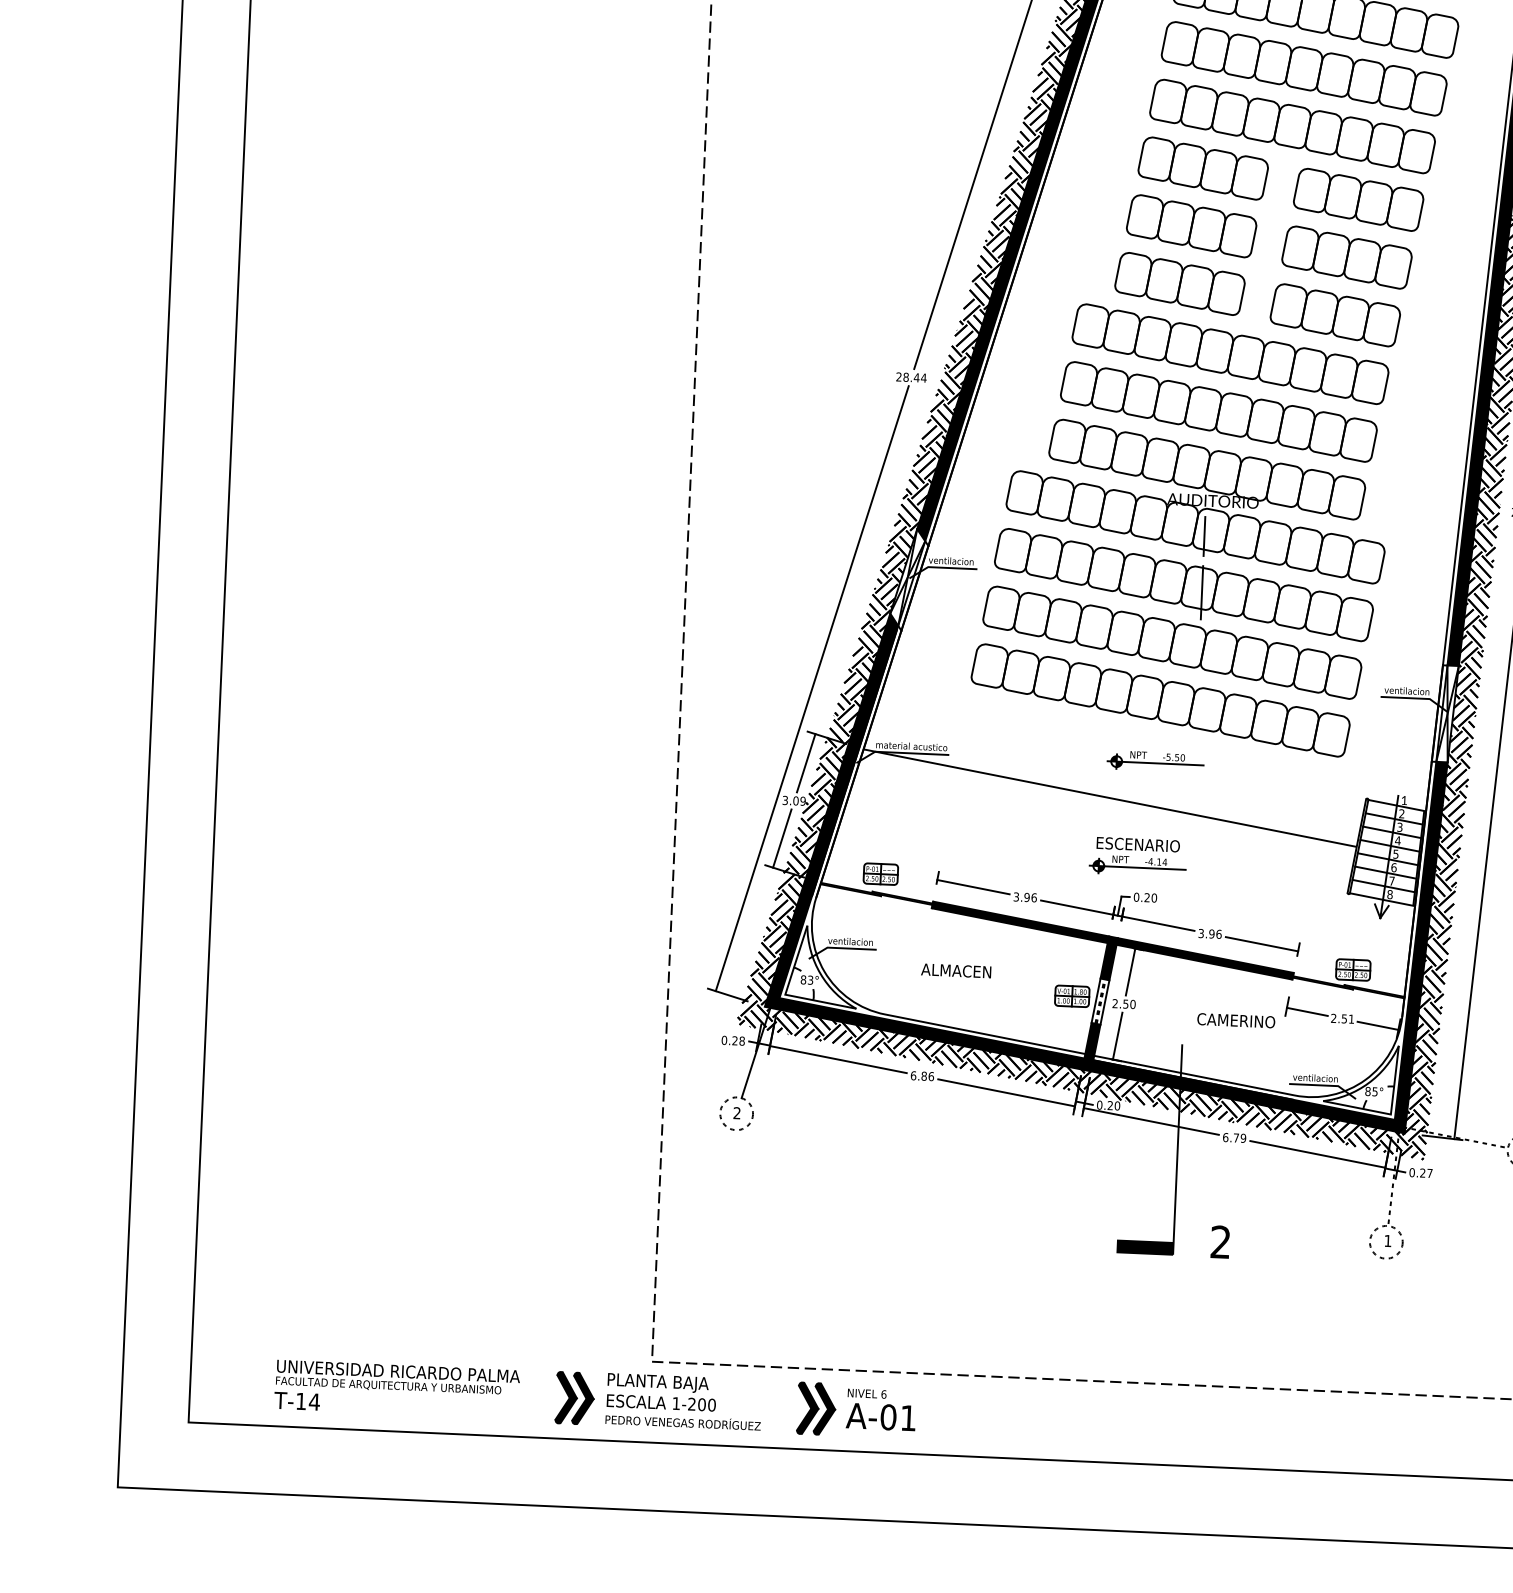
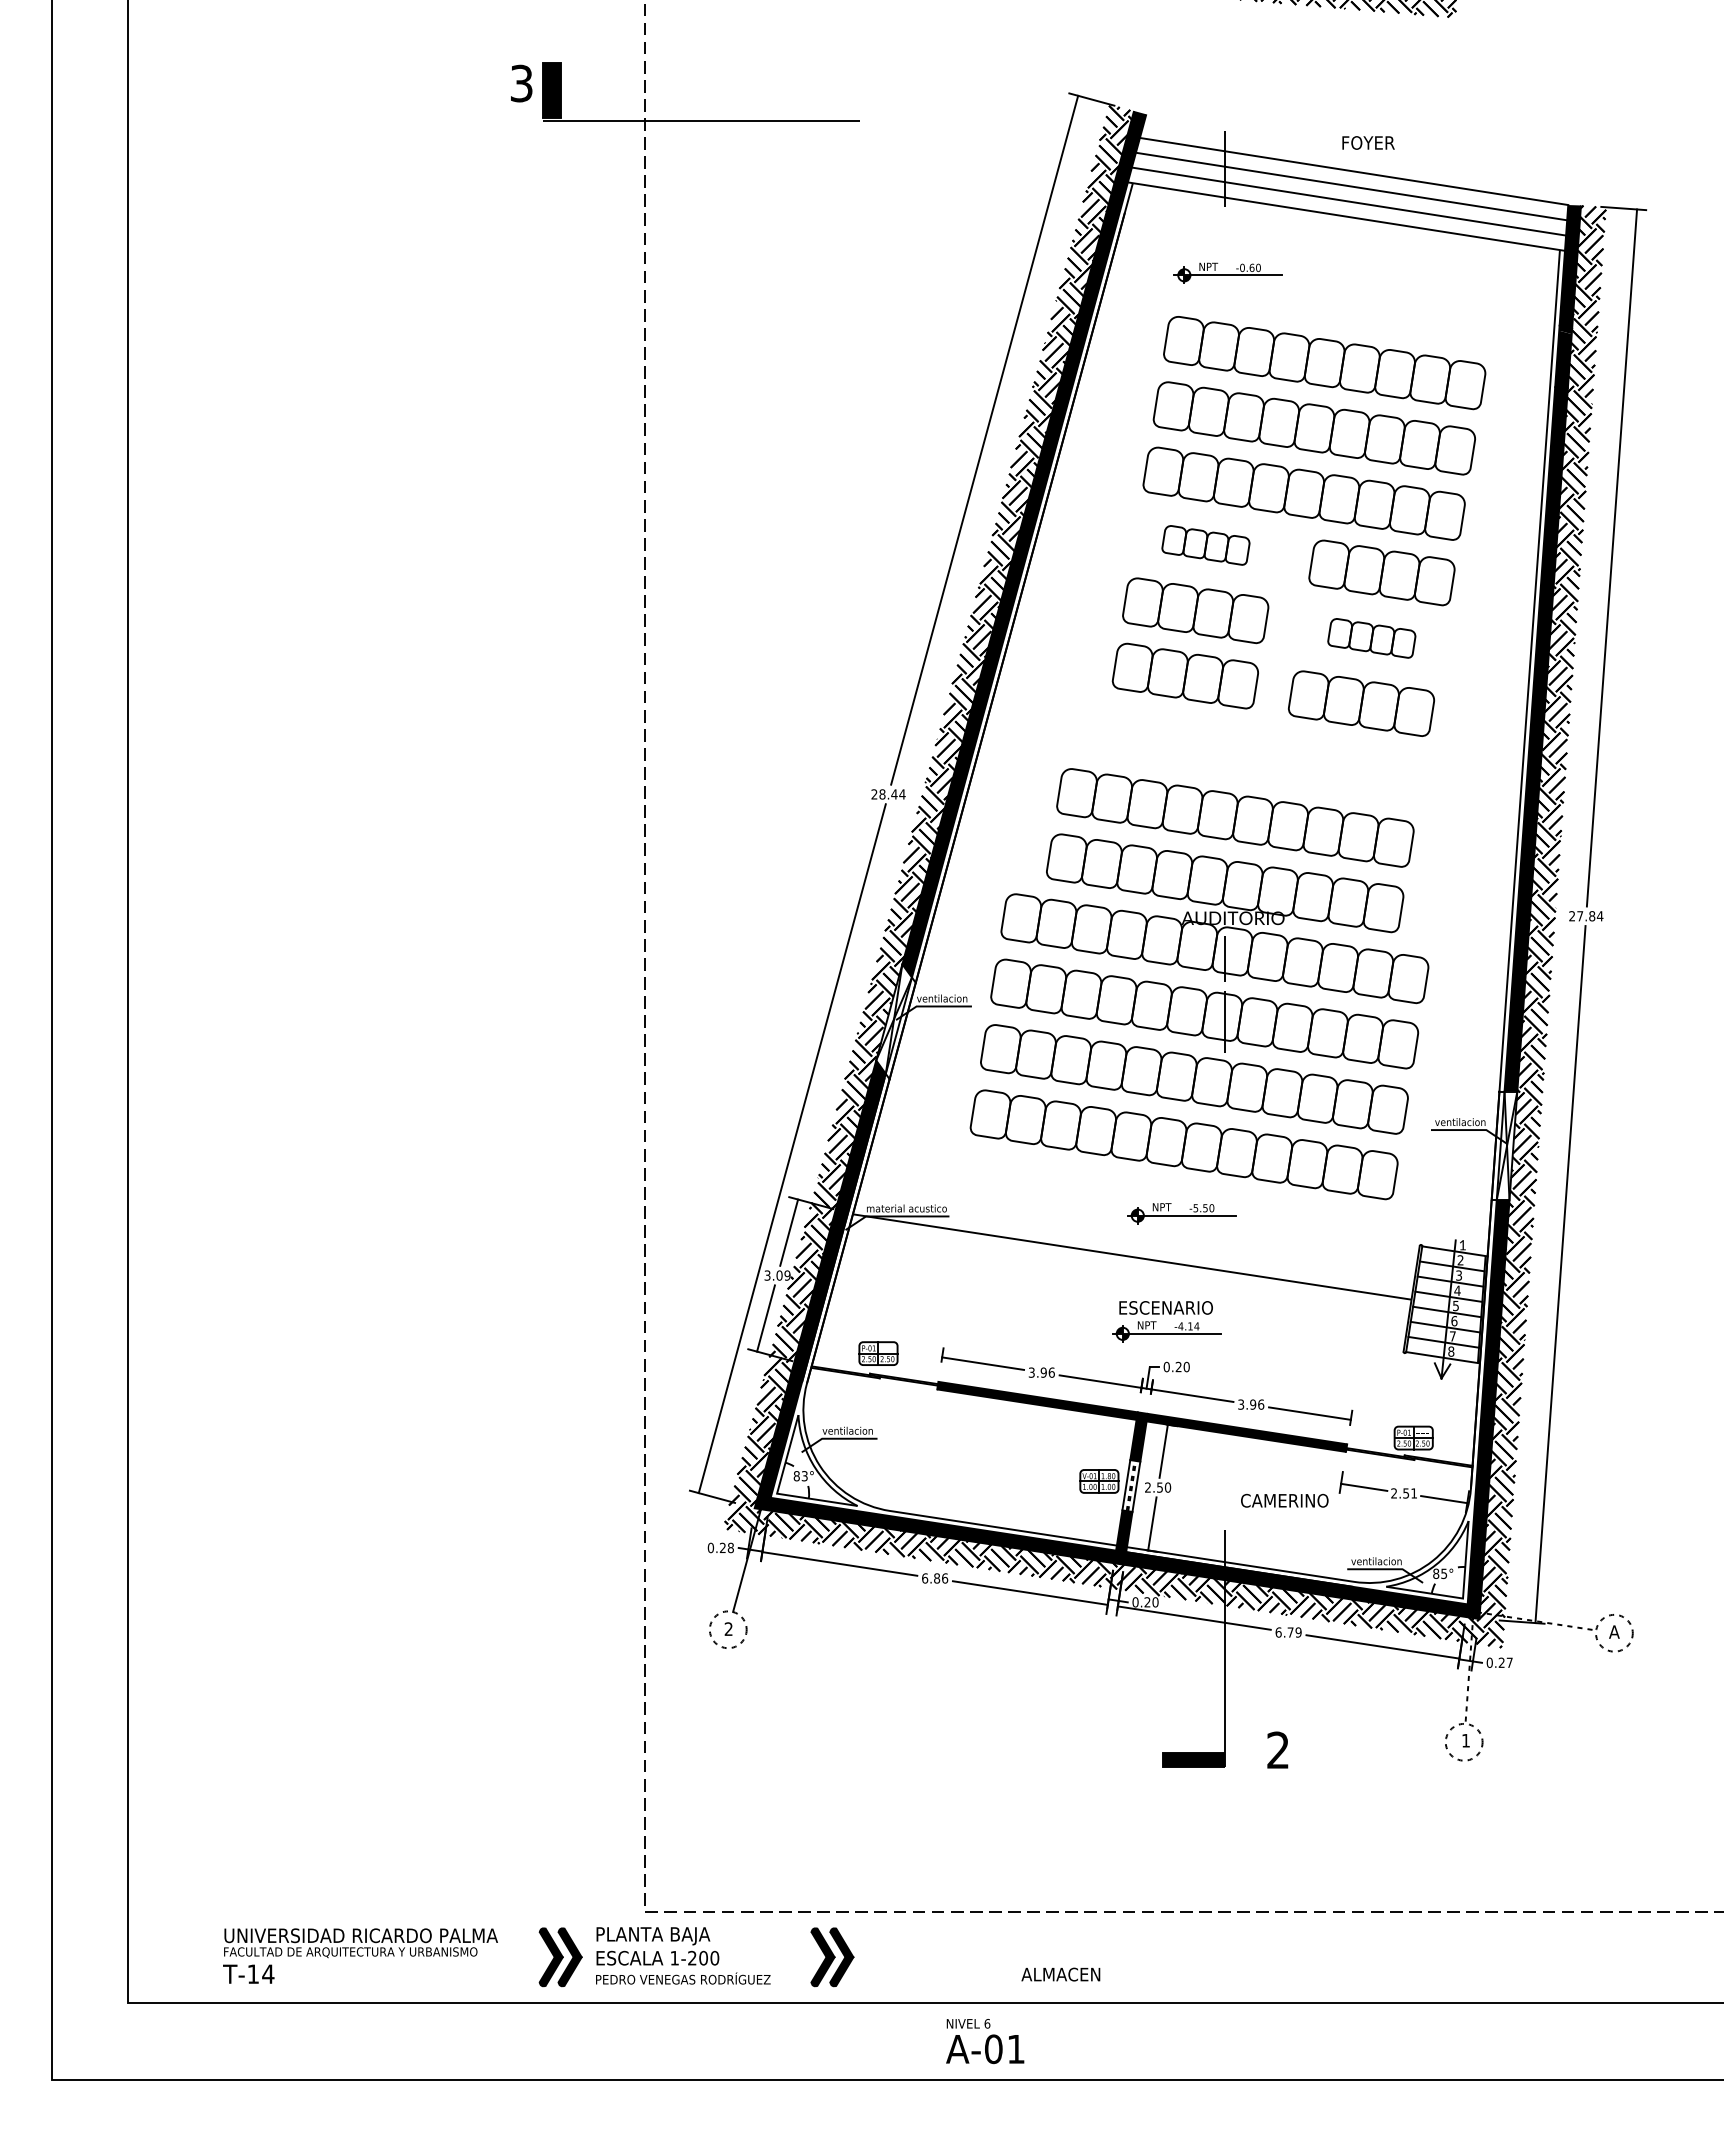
part: (1202, 168) -> (1205, 545), size x0.6
part: (1346, 257) -> (1371, 638), size x0.6
part: (1230, 354) -> (1245, 752), removed
text: (955, 970) -> (1060, 1974), moved
text: (881, 1410) -> (985, 2041), moved

